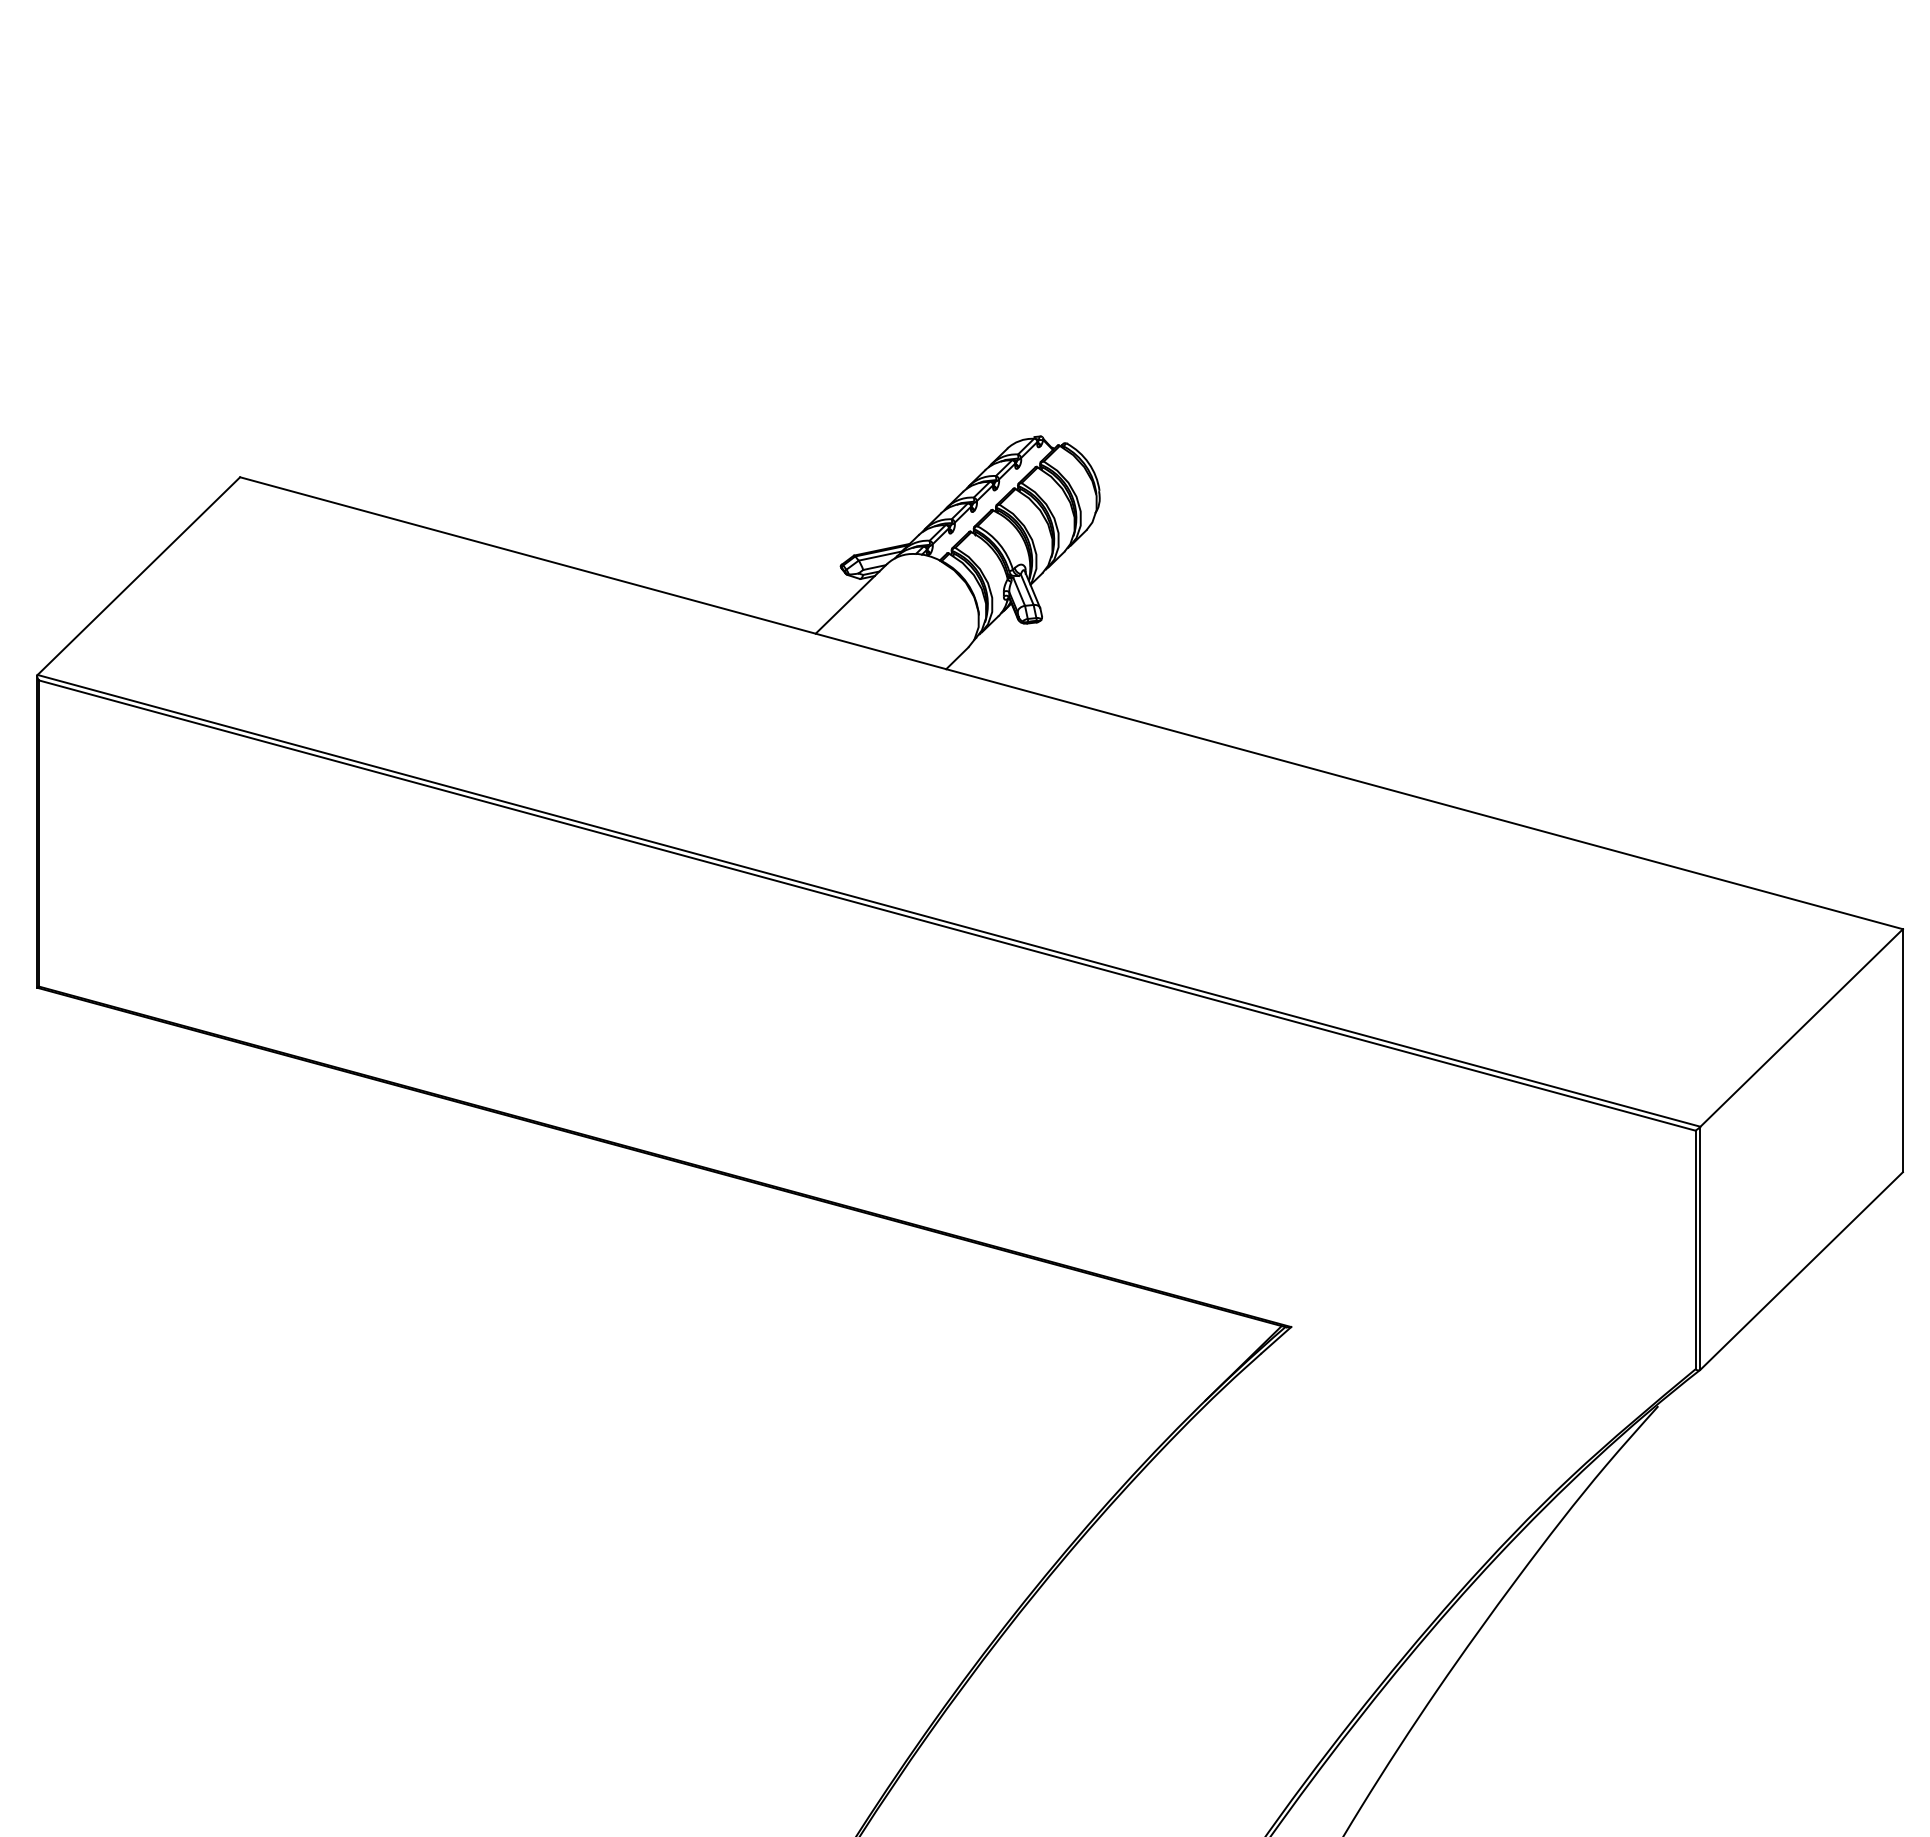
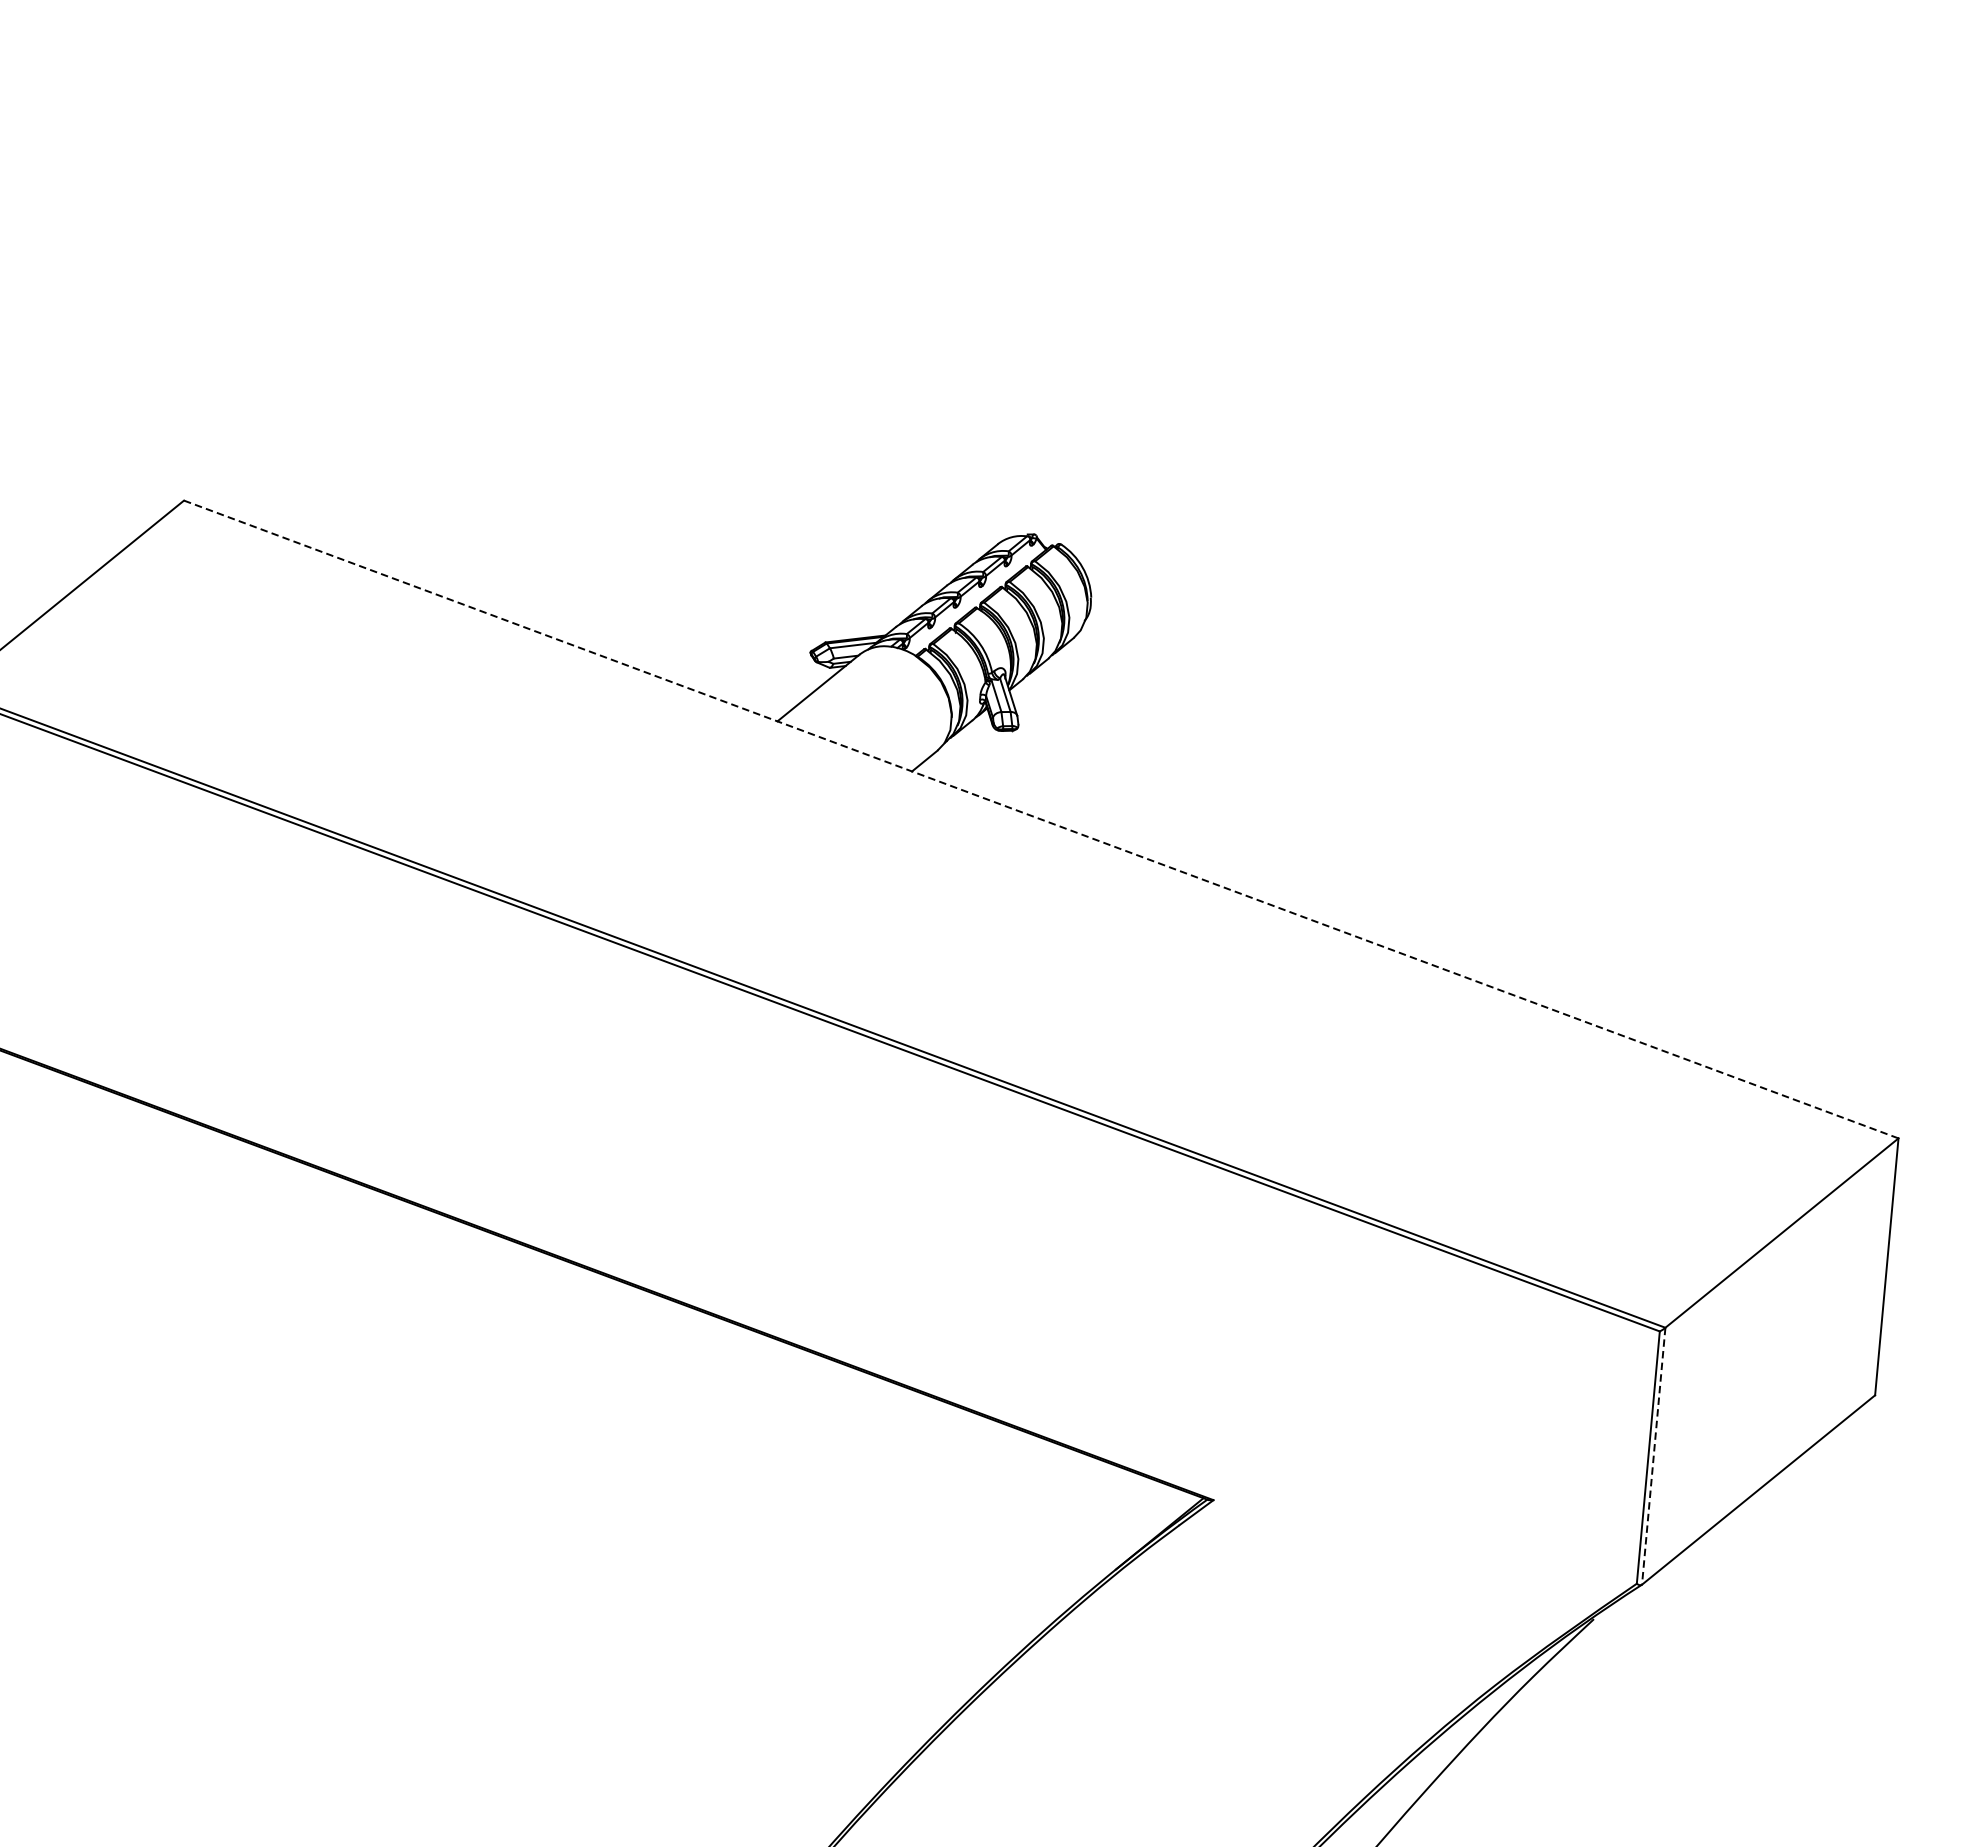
line: (1071, 703) -> (1041, 819), solid -> dashed
line: (1700, 1248) -> (1653, 1456), solid -> dashed

